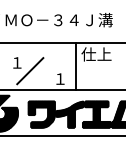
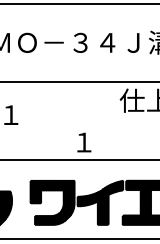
line: (76, 66) -> (111, 121), removed
line: (30, 71) -> (33, 129), removed

